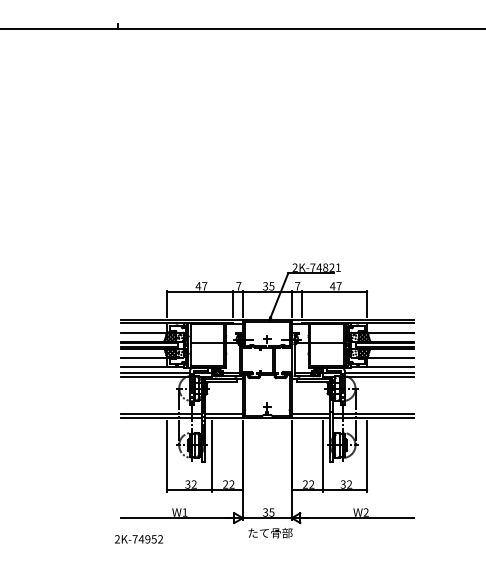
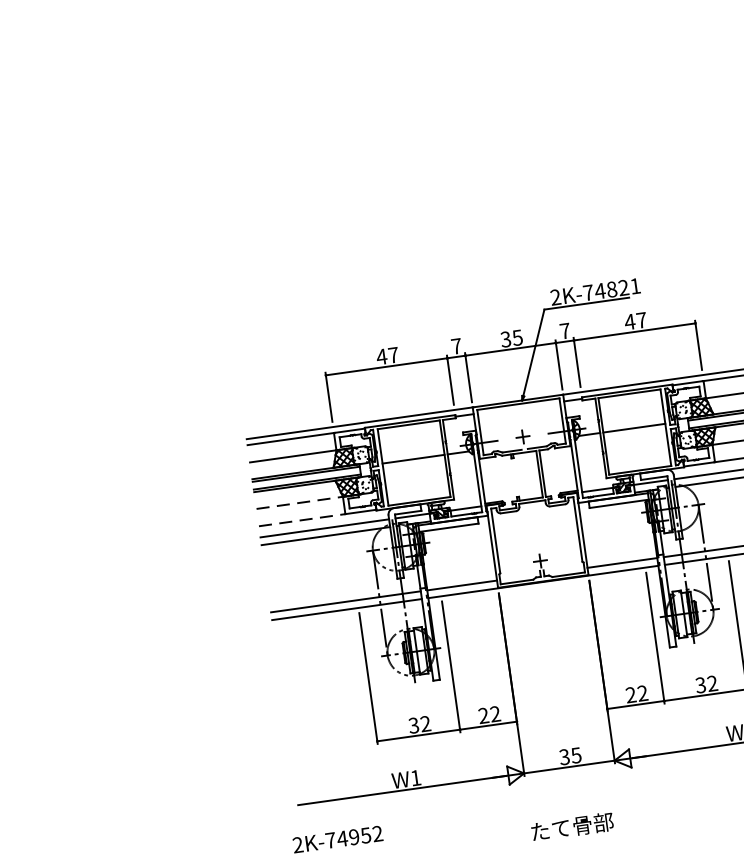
line: (144, 357) -> (300, 502), solid -> dashed
line: (144, 367) -> (303, 520), solid -> dashed
text: (270, 533) -> (572, 827), moved

